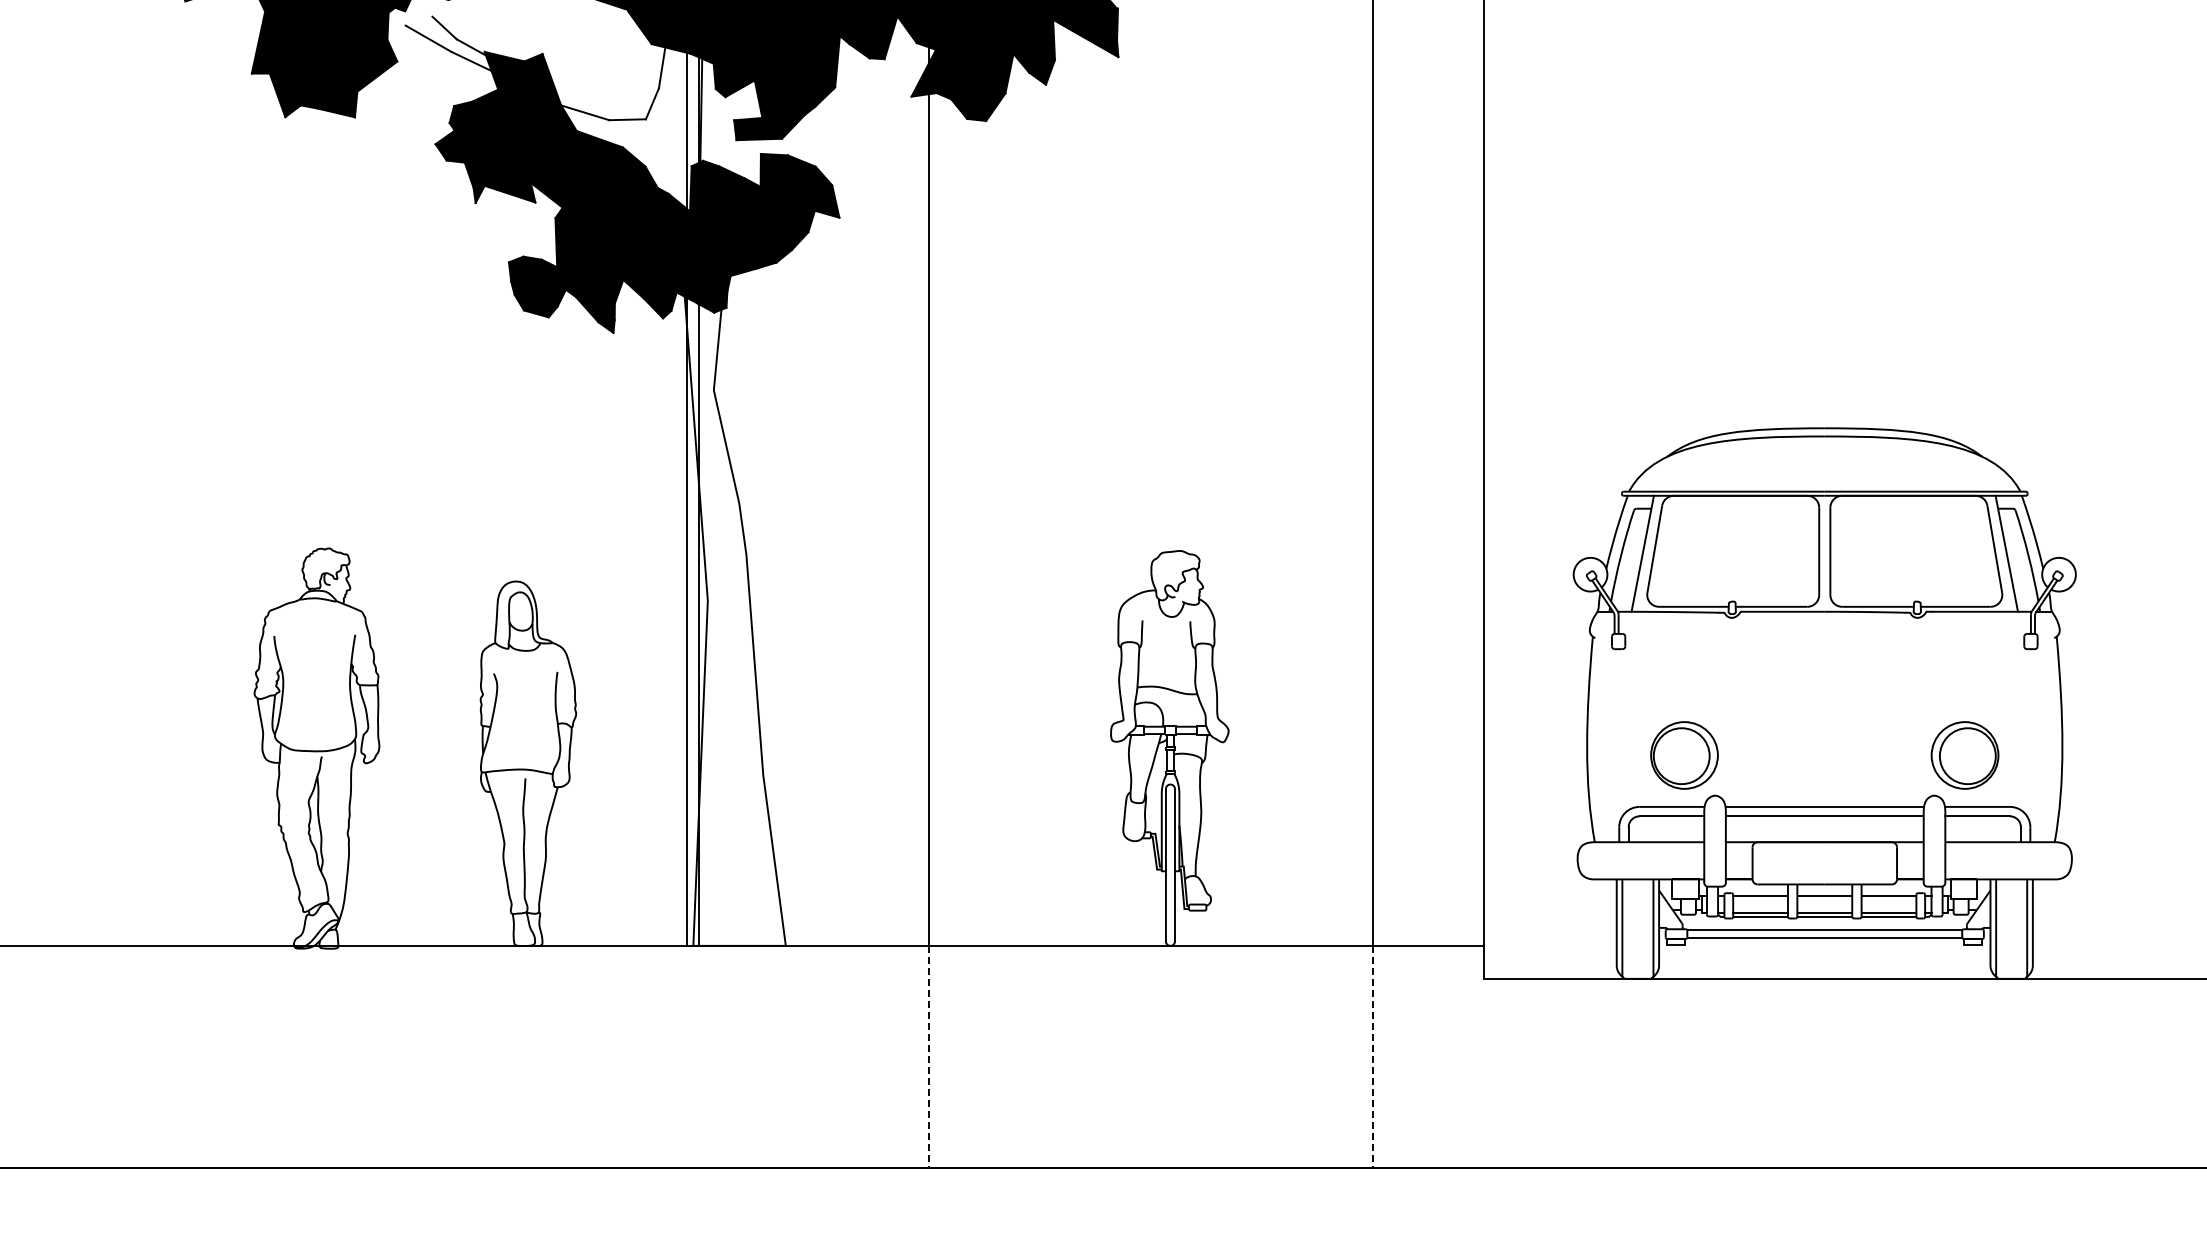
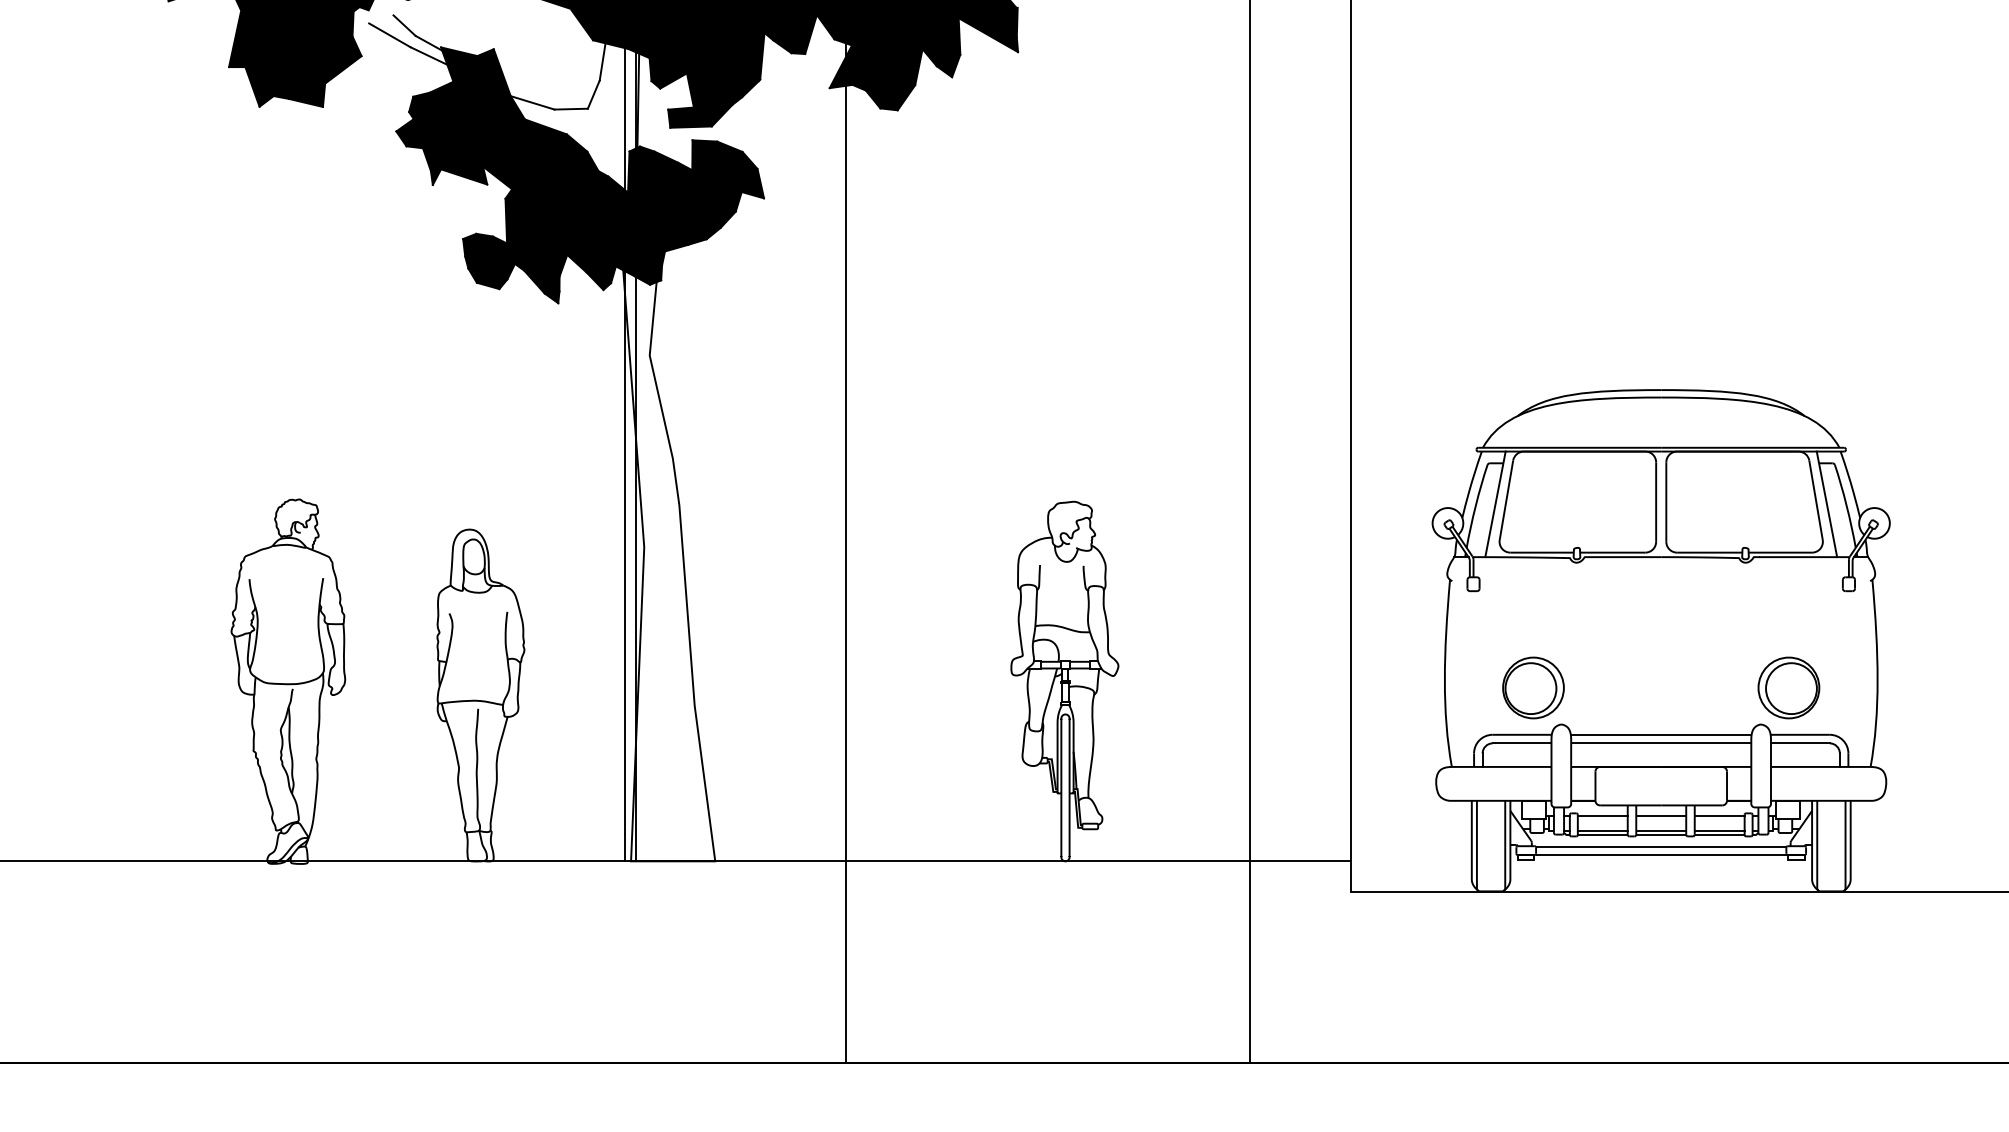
line: (929, 1056) -> (846, 962), dashed -> solid
line: (1372, 1056) -> (1249, 962), dashed -> solid

